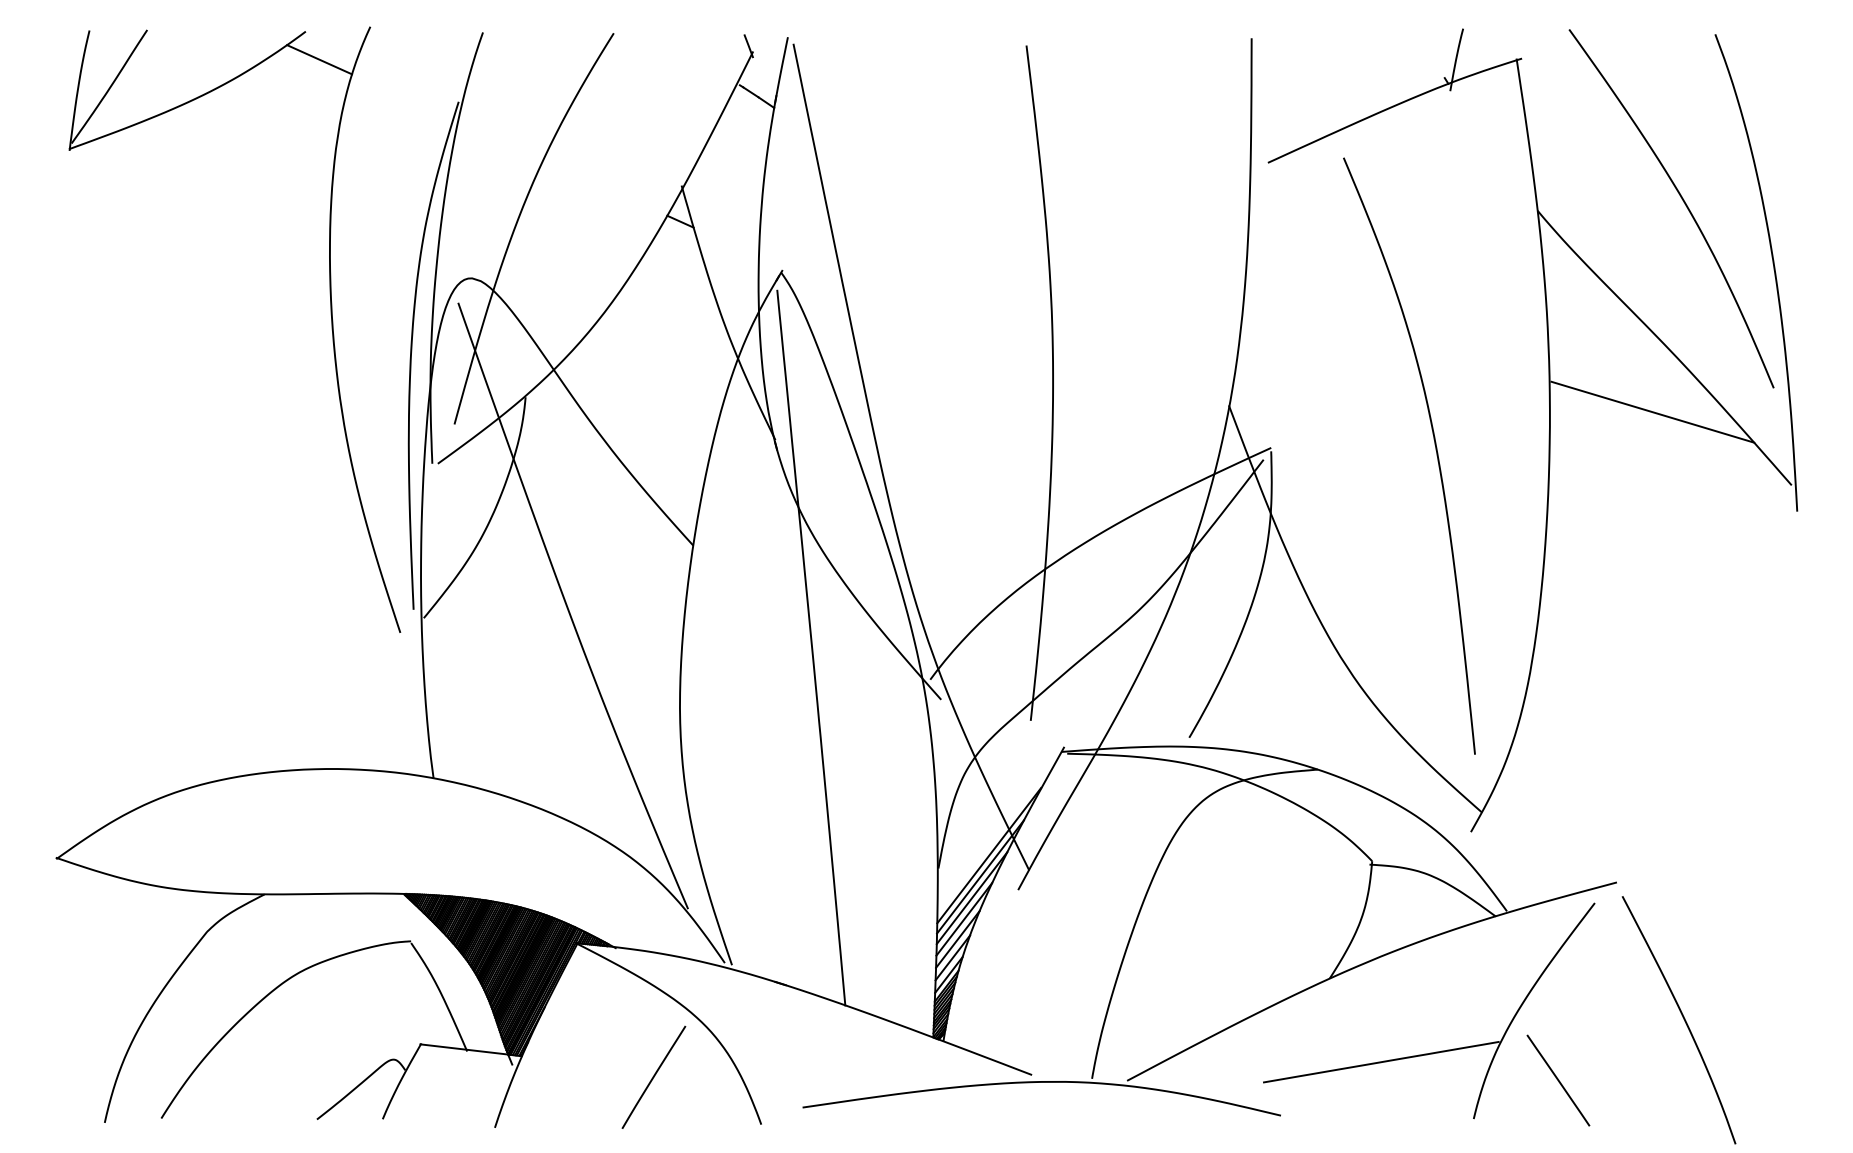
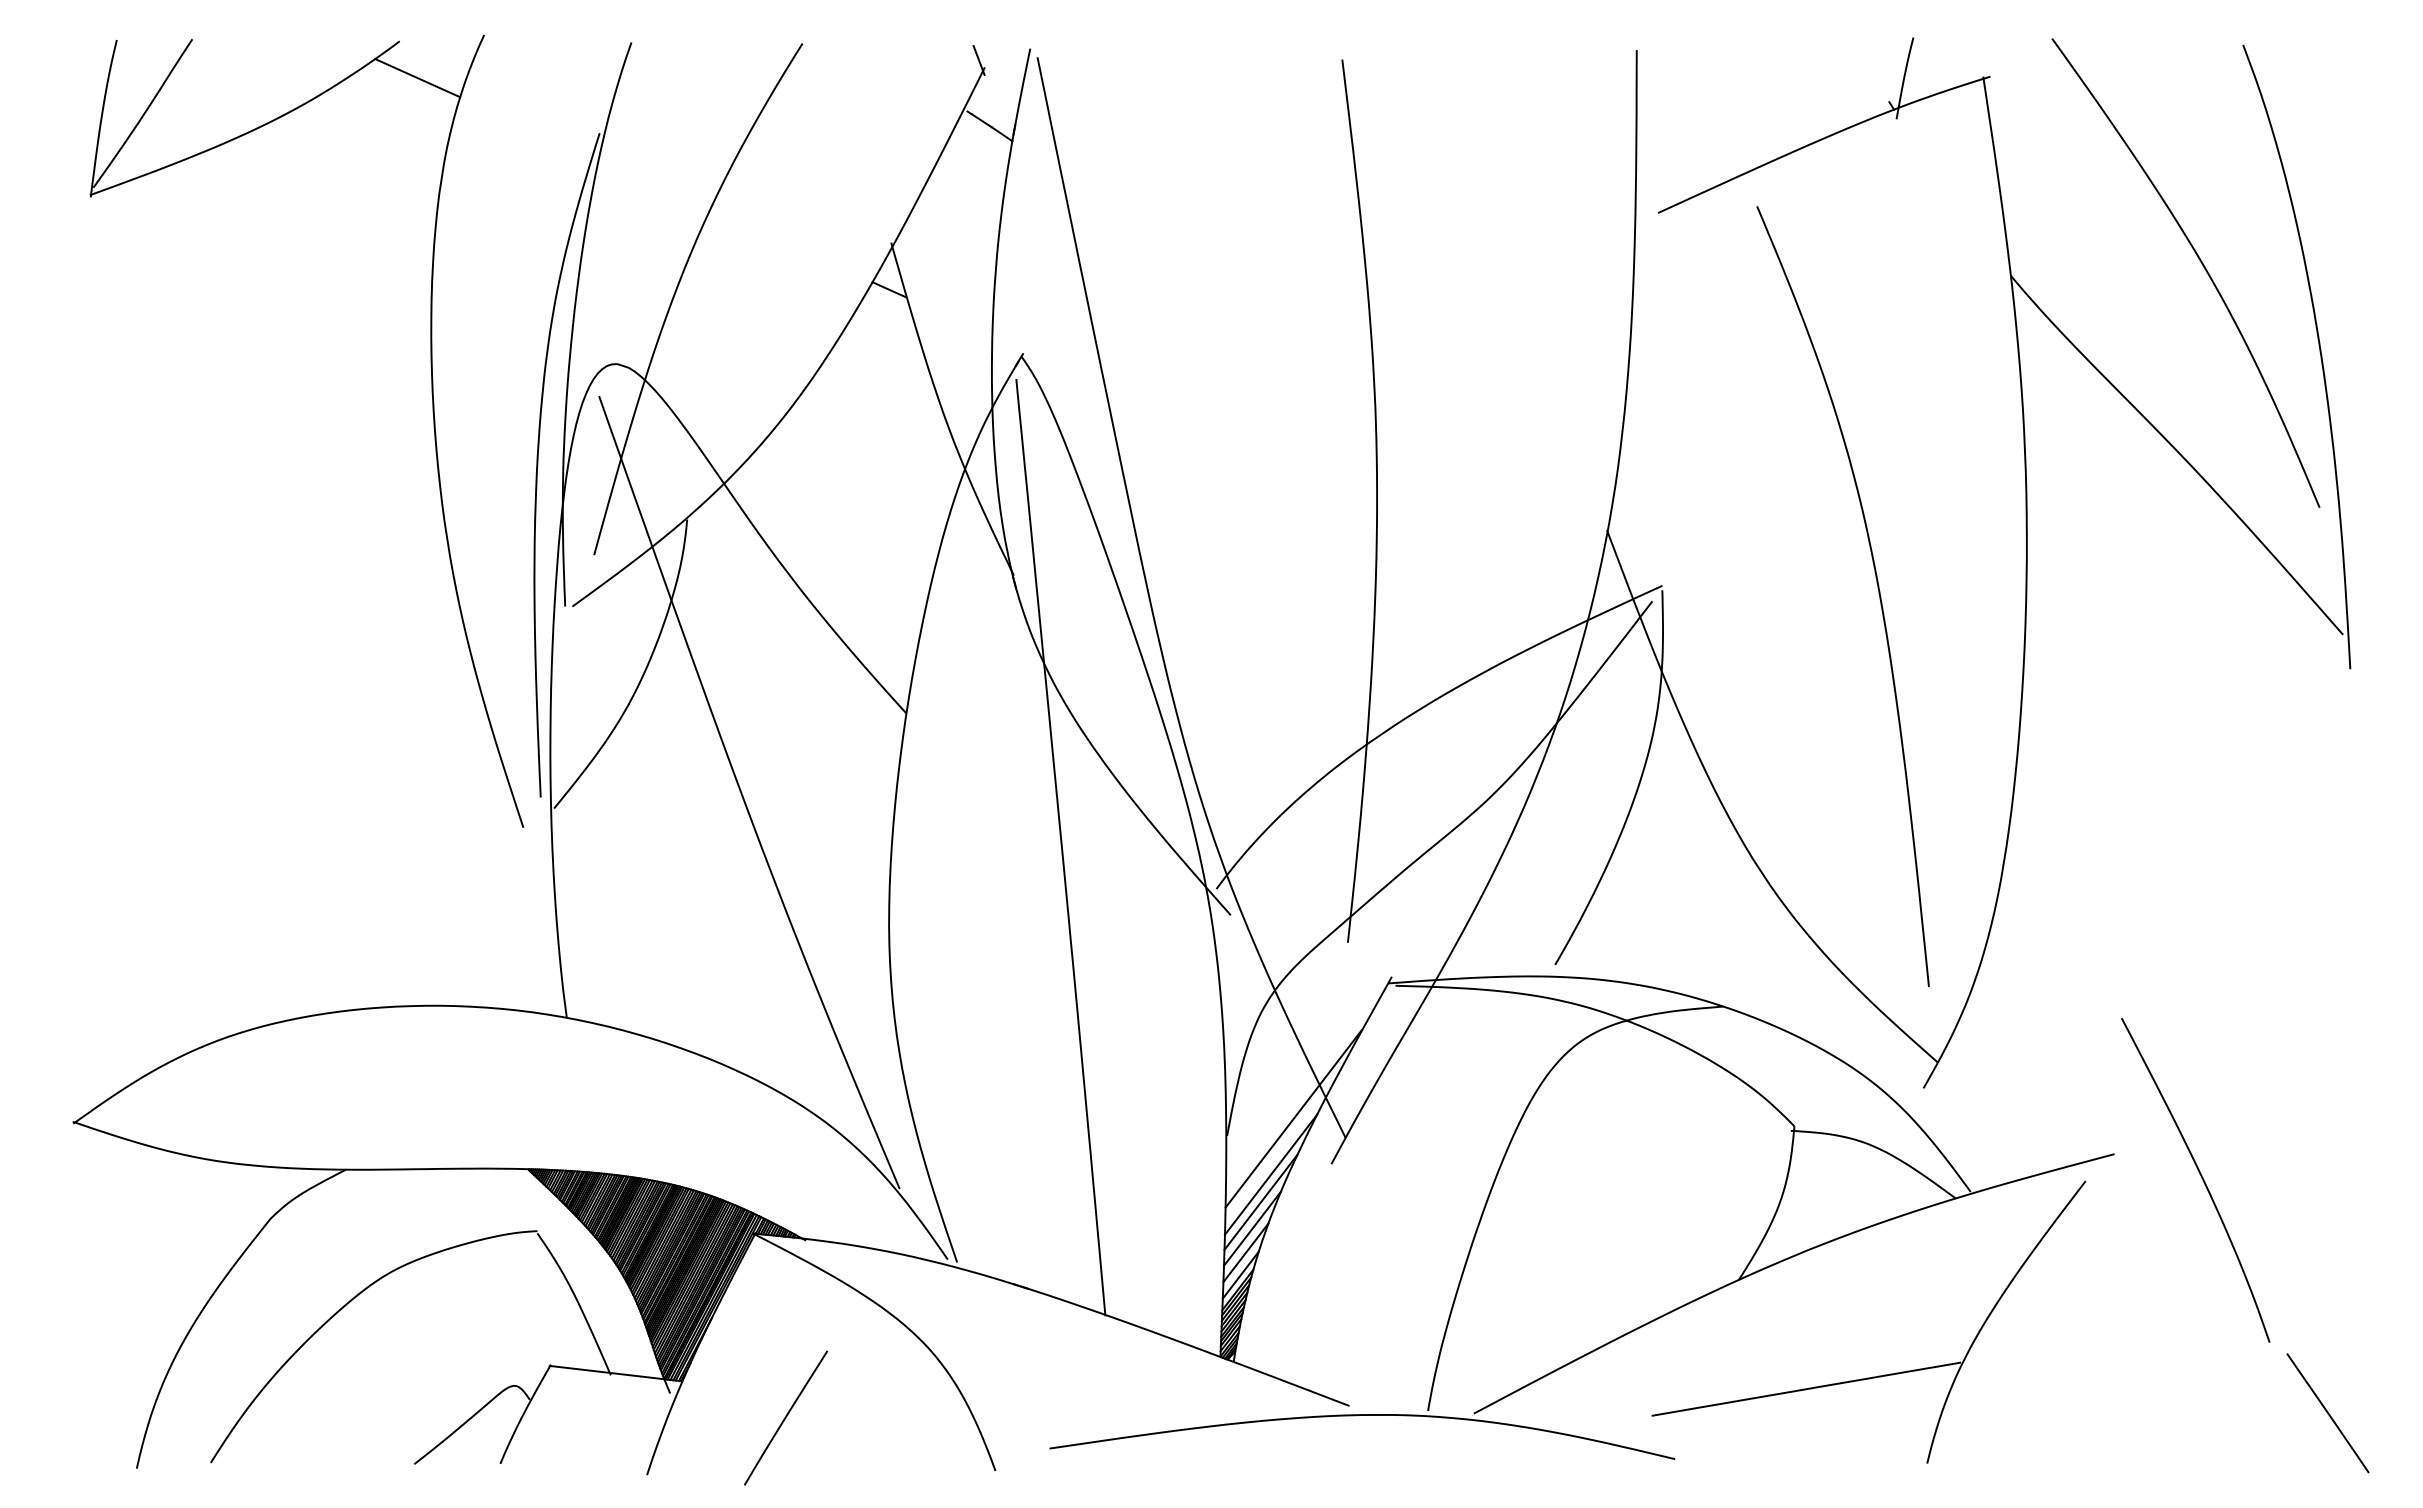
line: (1652, 412) -> (2161, 539), removed
line: (980, 876) -> (1281, 1146), removed
curve: (1683, 1018) -> (2201, 1178), moved
line: (654, 1076) -> (786, 1417), moved
line: (1558, 1080) -> (2327, 1413), moved

